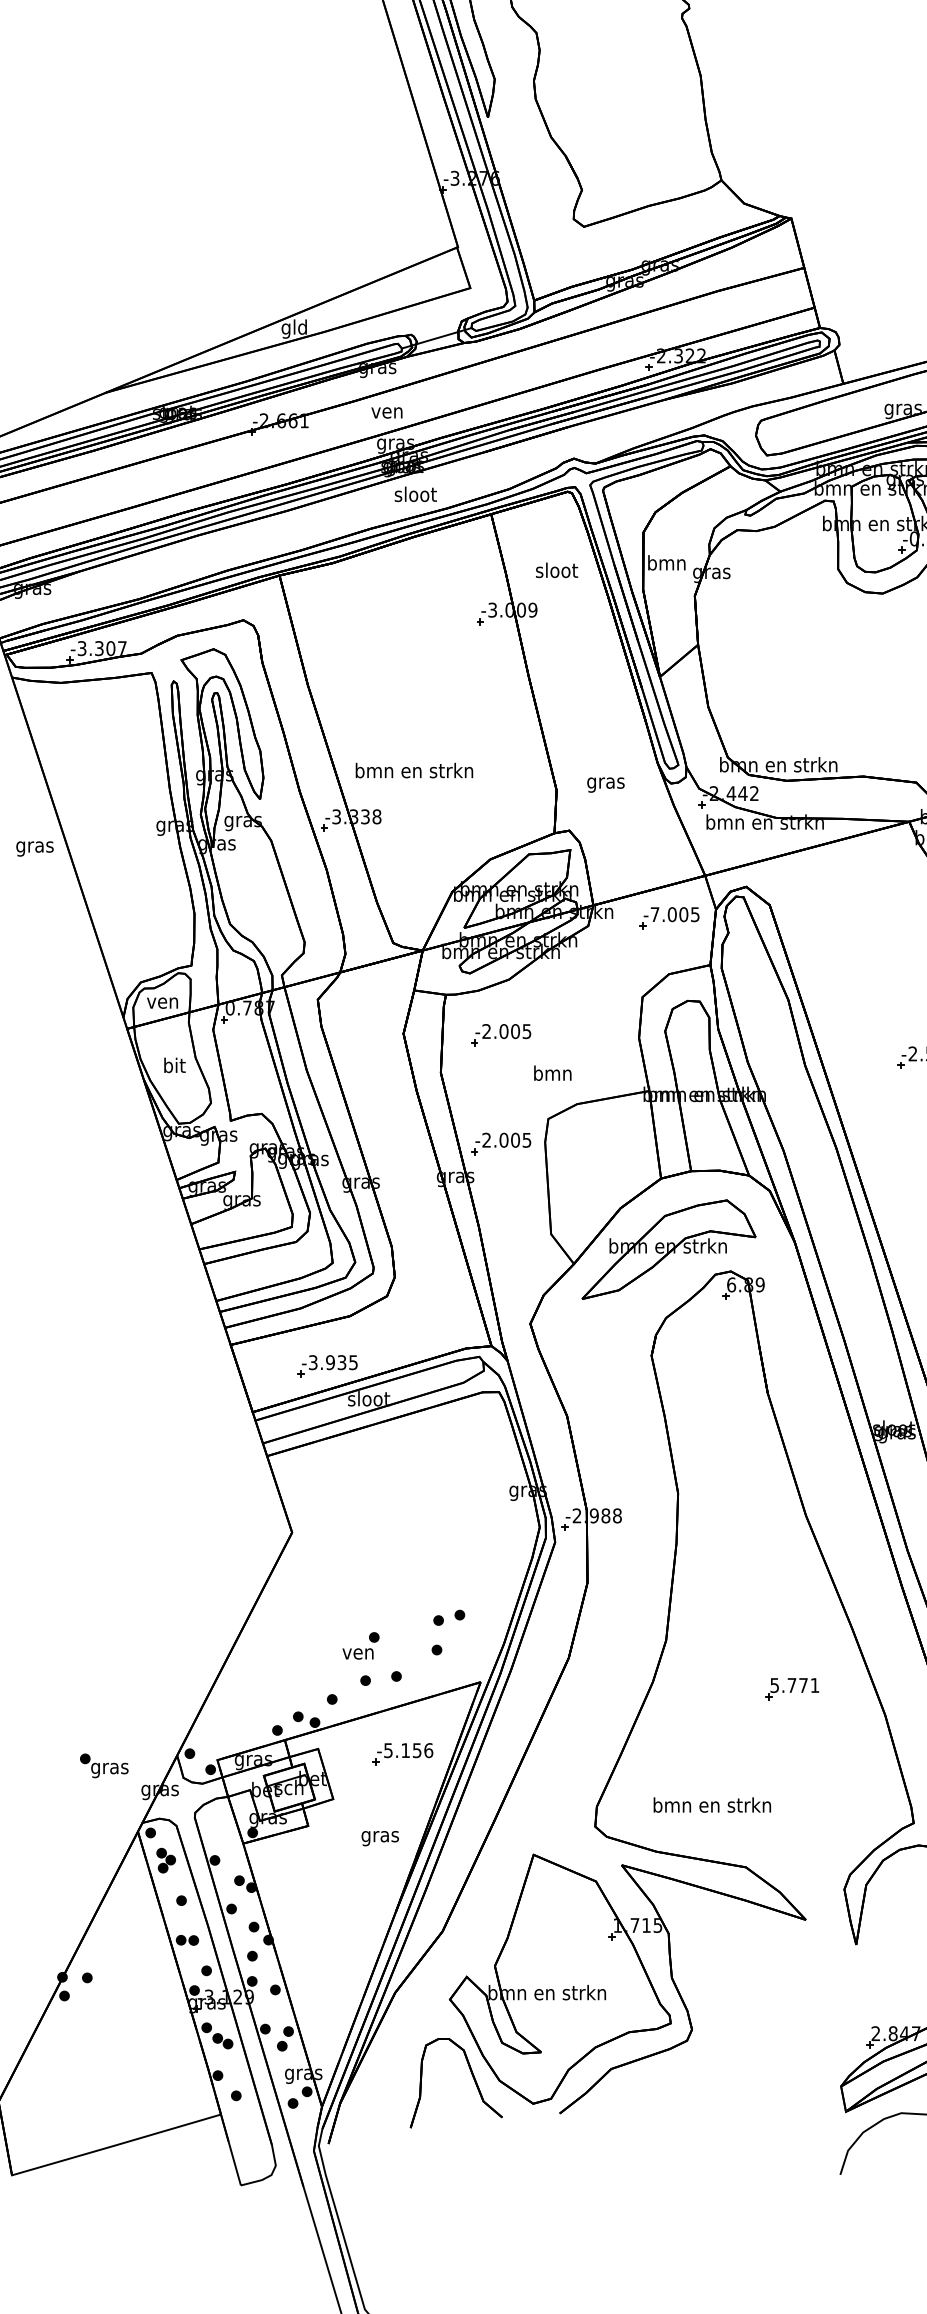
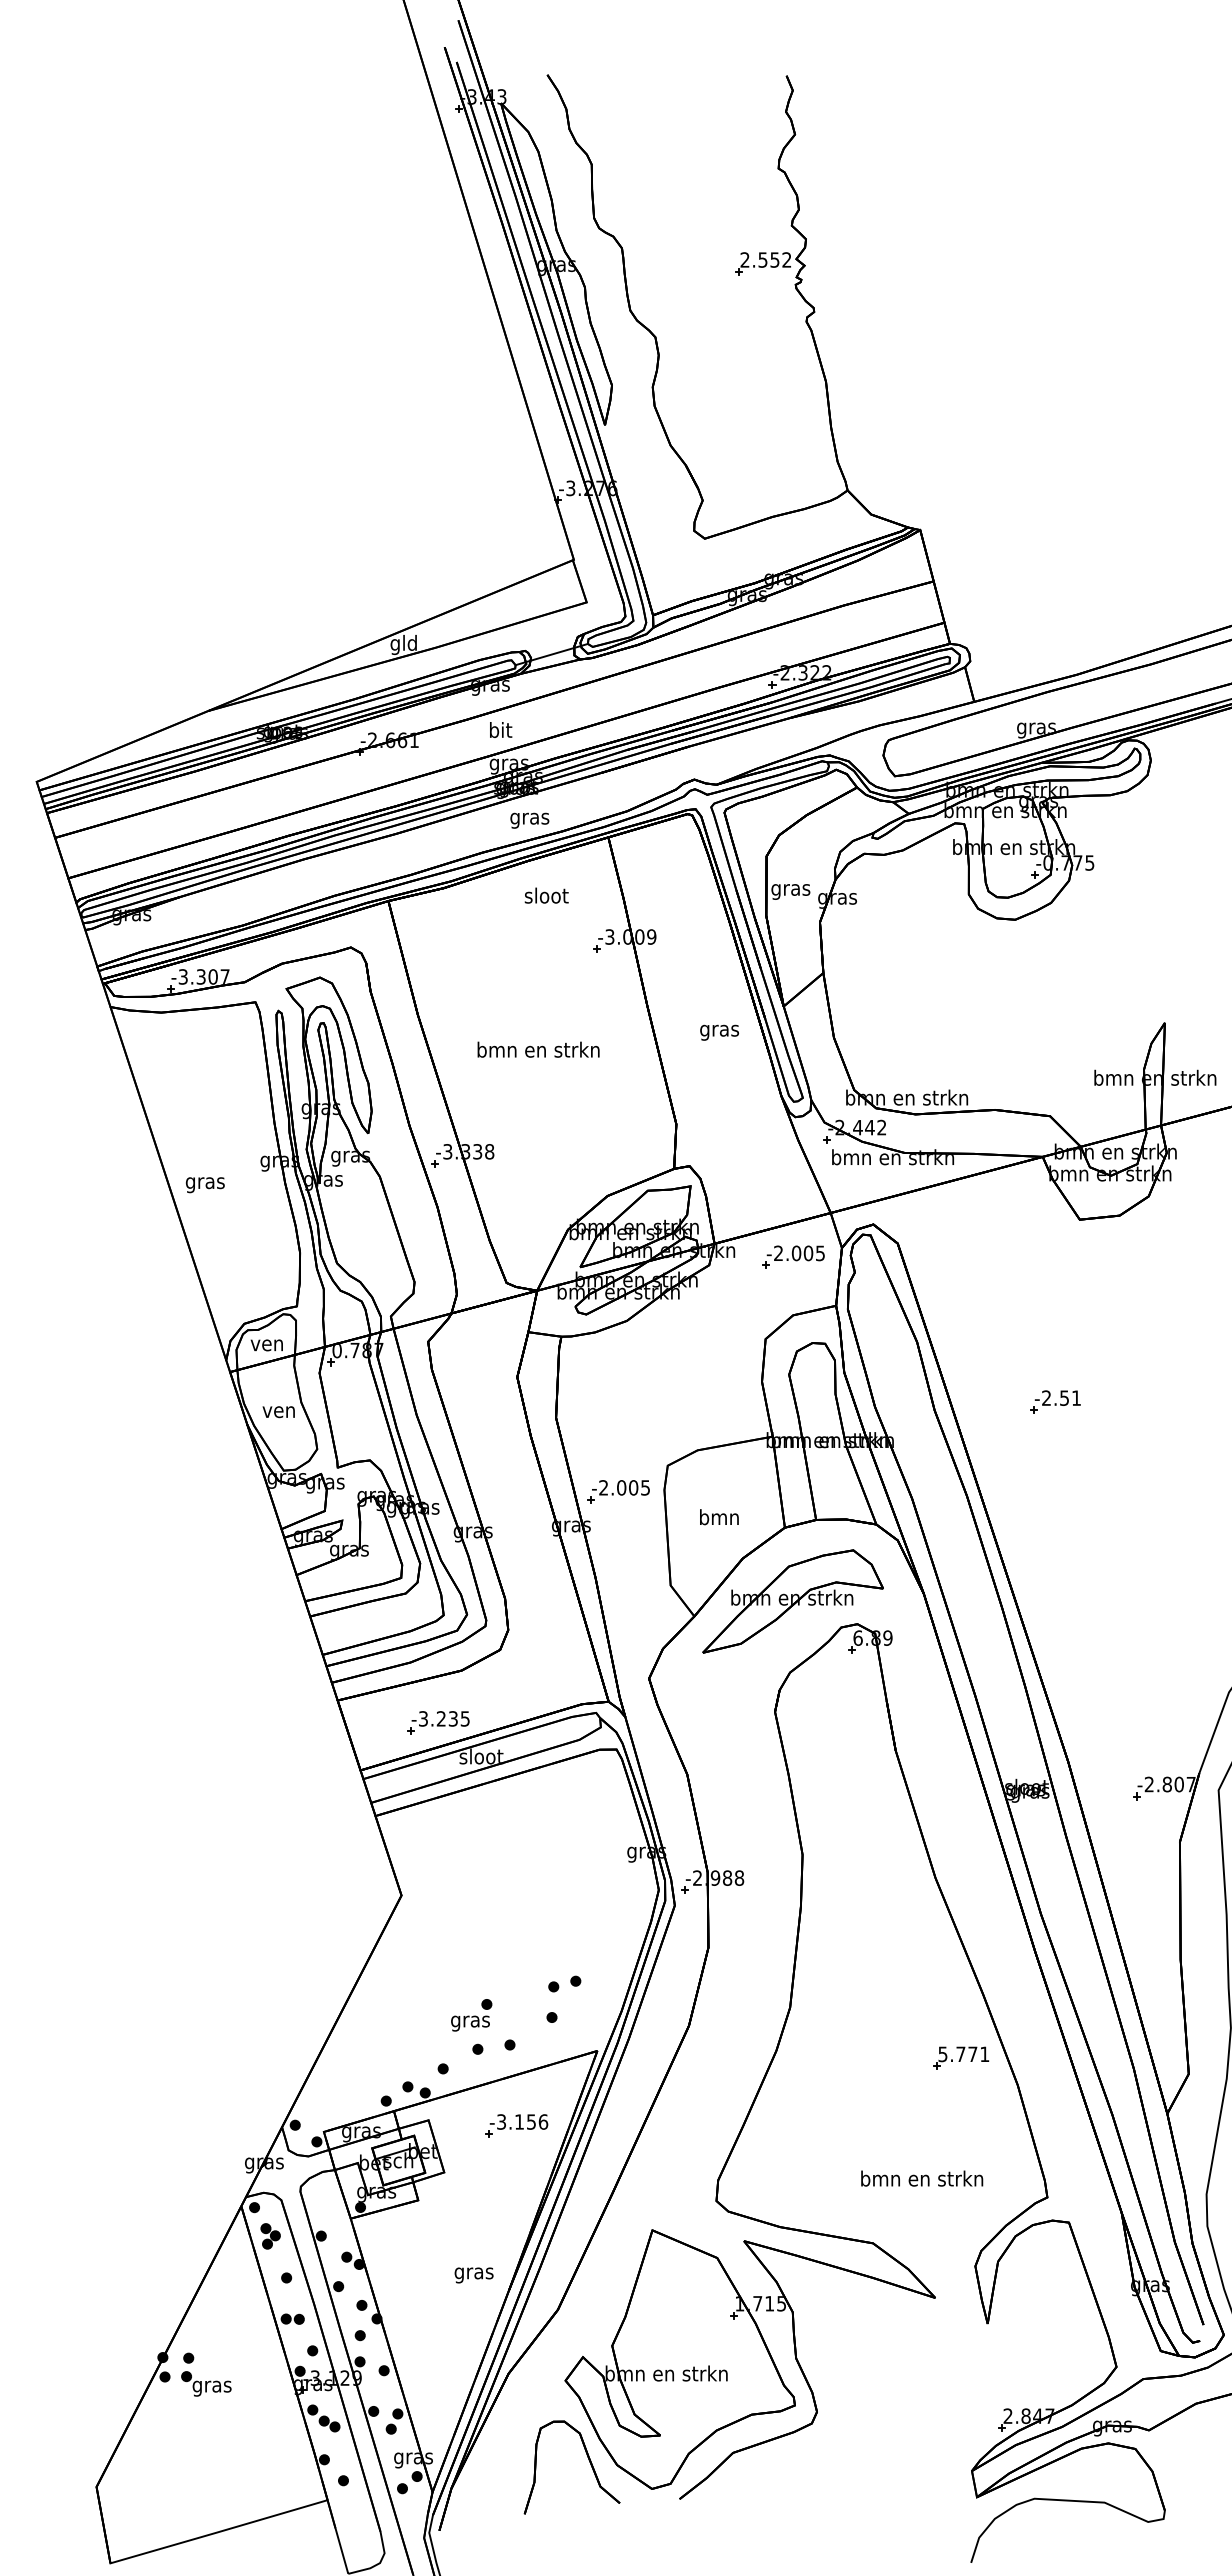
text: (387, 411) -> (500, 730), ven -> bit
text: (415, 496) -> (529, 818), sloot -> gras
text: (666, 564) -> (790, 889), bmn -> gras
text: (556, 570) -> (546, 895), moved
text: (414, 770) -> (538, 1049), moved
text: (605, 784) -> (719, 1032), moved
text: (35, 849) -> (205, 1185), moved
text: (654, 913) -> (778, 1252), -7.005 -> -2.005
part: (500, 1035) -> (618, 1378), removed
text: (173, 1065) -> (278, 1410), bit -> ven
text: (552, 1073) -> (719, 1517), moved
text: (329, 1362) -> (440, 1718), -3.935 -> -3.235
text: (358, 1655) -> (470, 2023), ven -> gras
part: (792, 1688) -> (961, 2057), moved
text: (388, 1750) -> (501, 2121), -5.156 -> -3.156
part: (104, 1765) -> (206, 2383), moved
text: (712, 1804) -> (922, 2178), moved
text: (379, 1838) -> (473, 2275), moved

